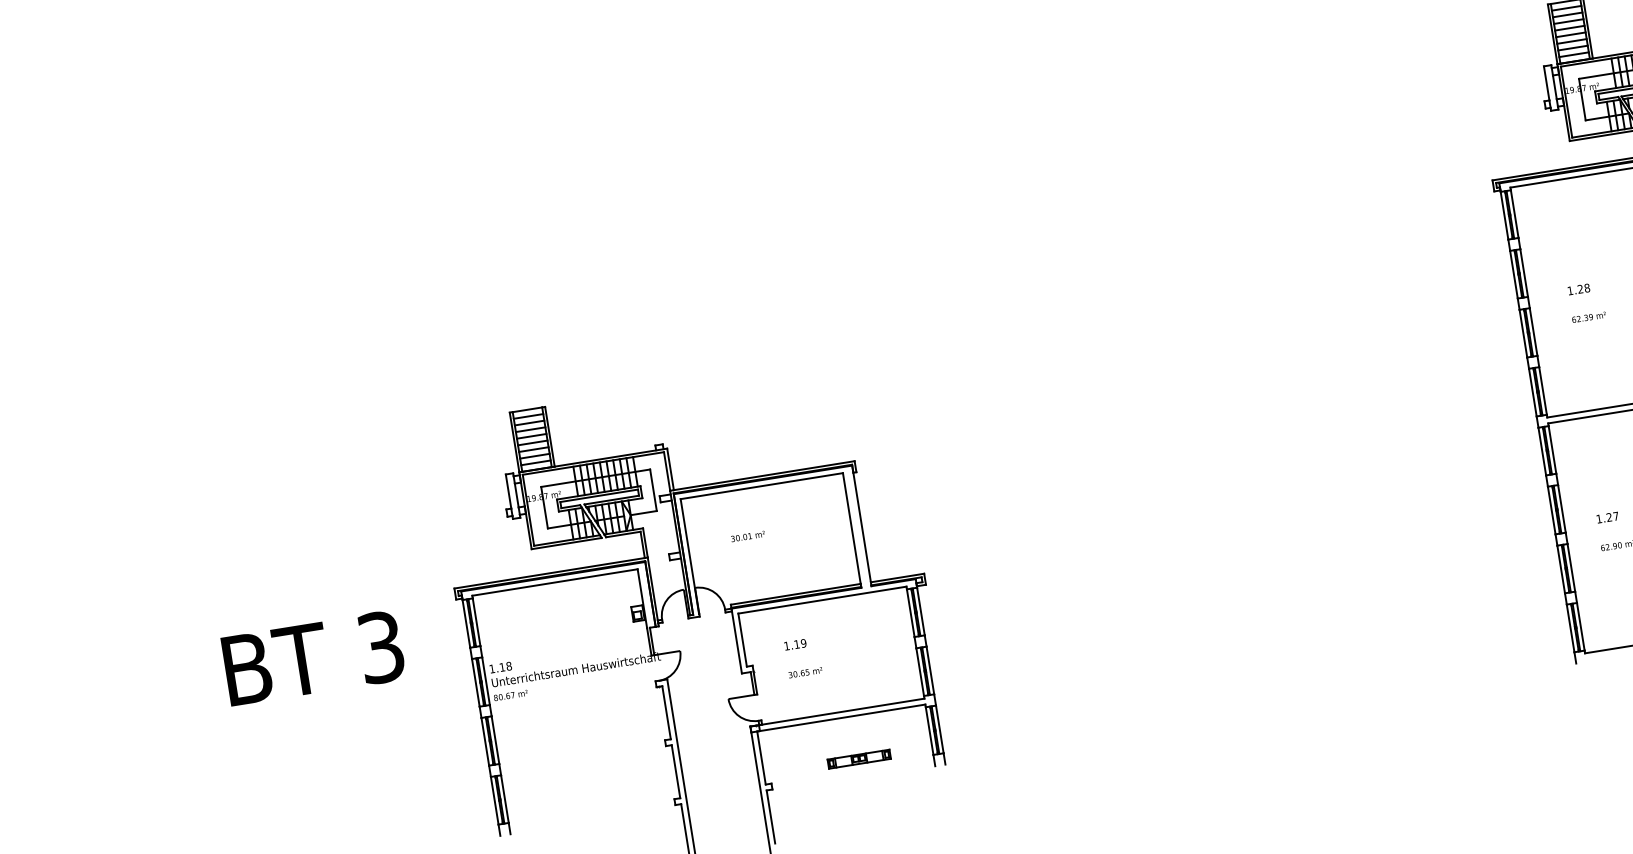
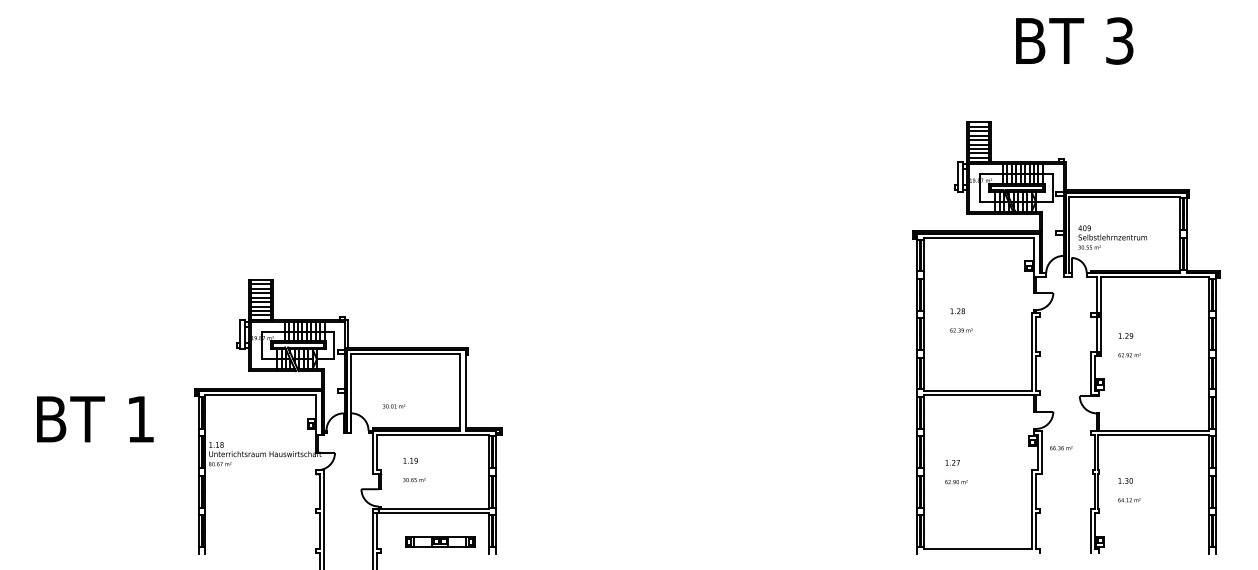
part: (748, 536) -> (394, 406), moved
text: (380, 647) -> (140, 419), 3 -> 1
part: (859, 758) -> (440, 541), size x1.67

